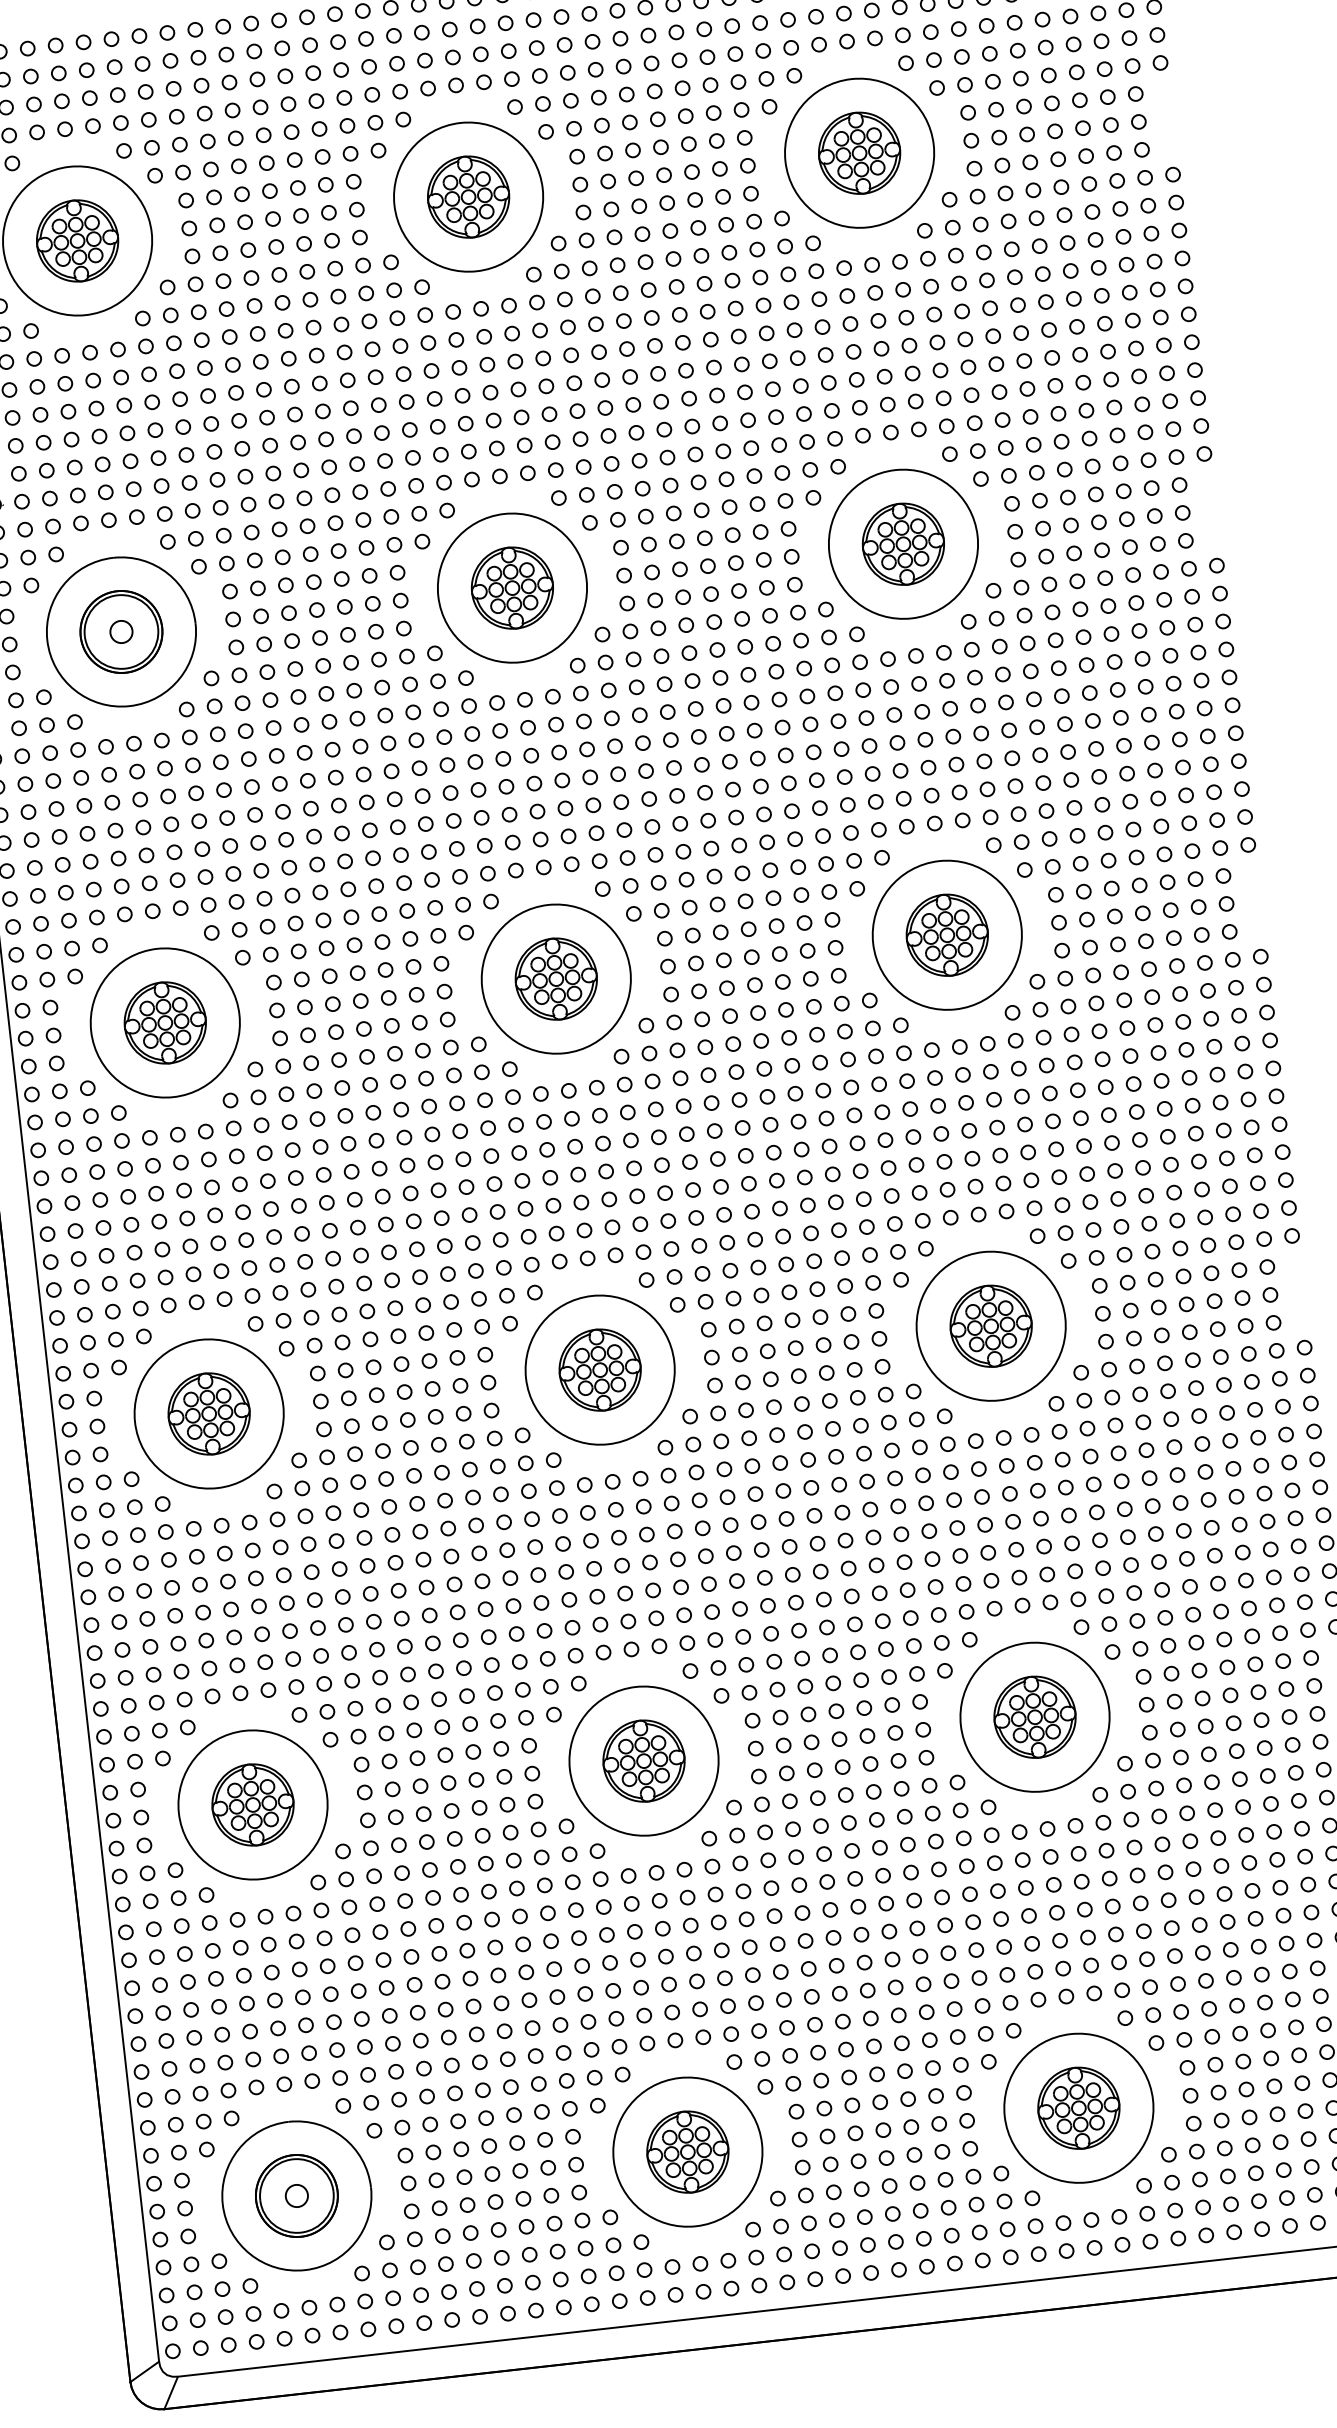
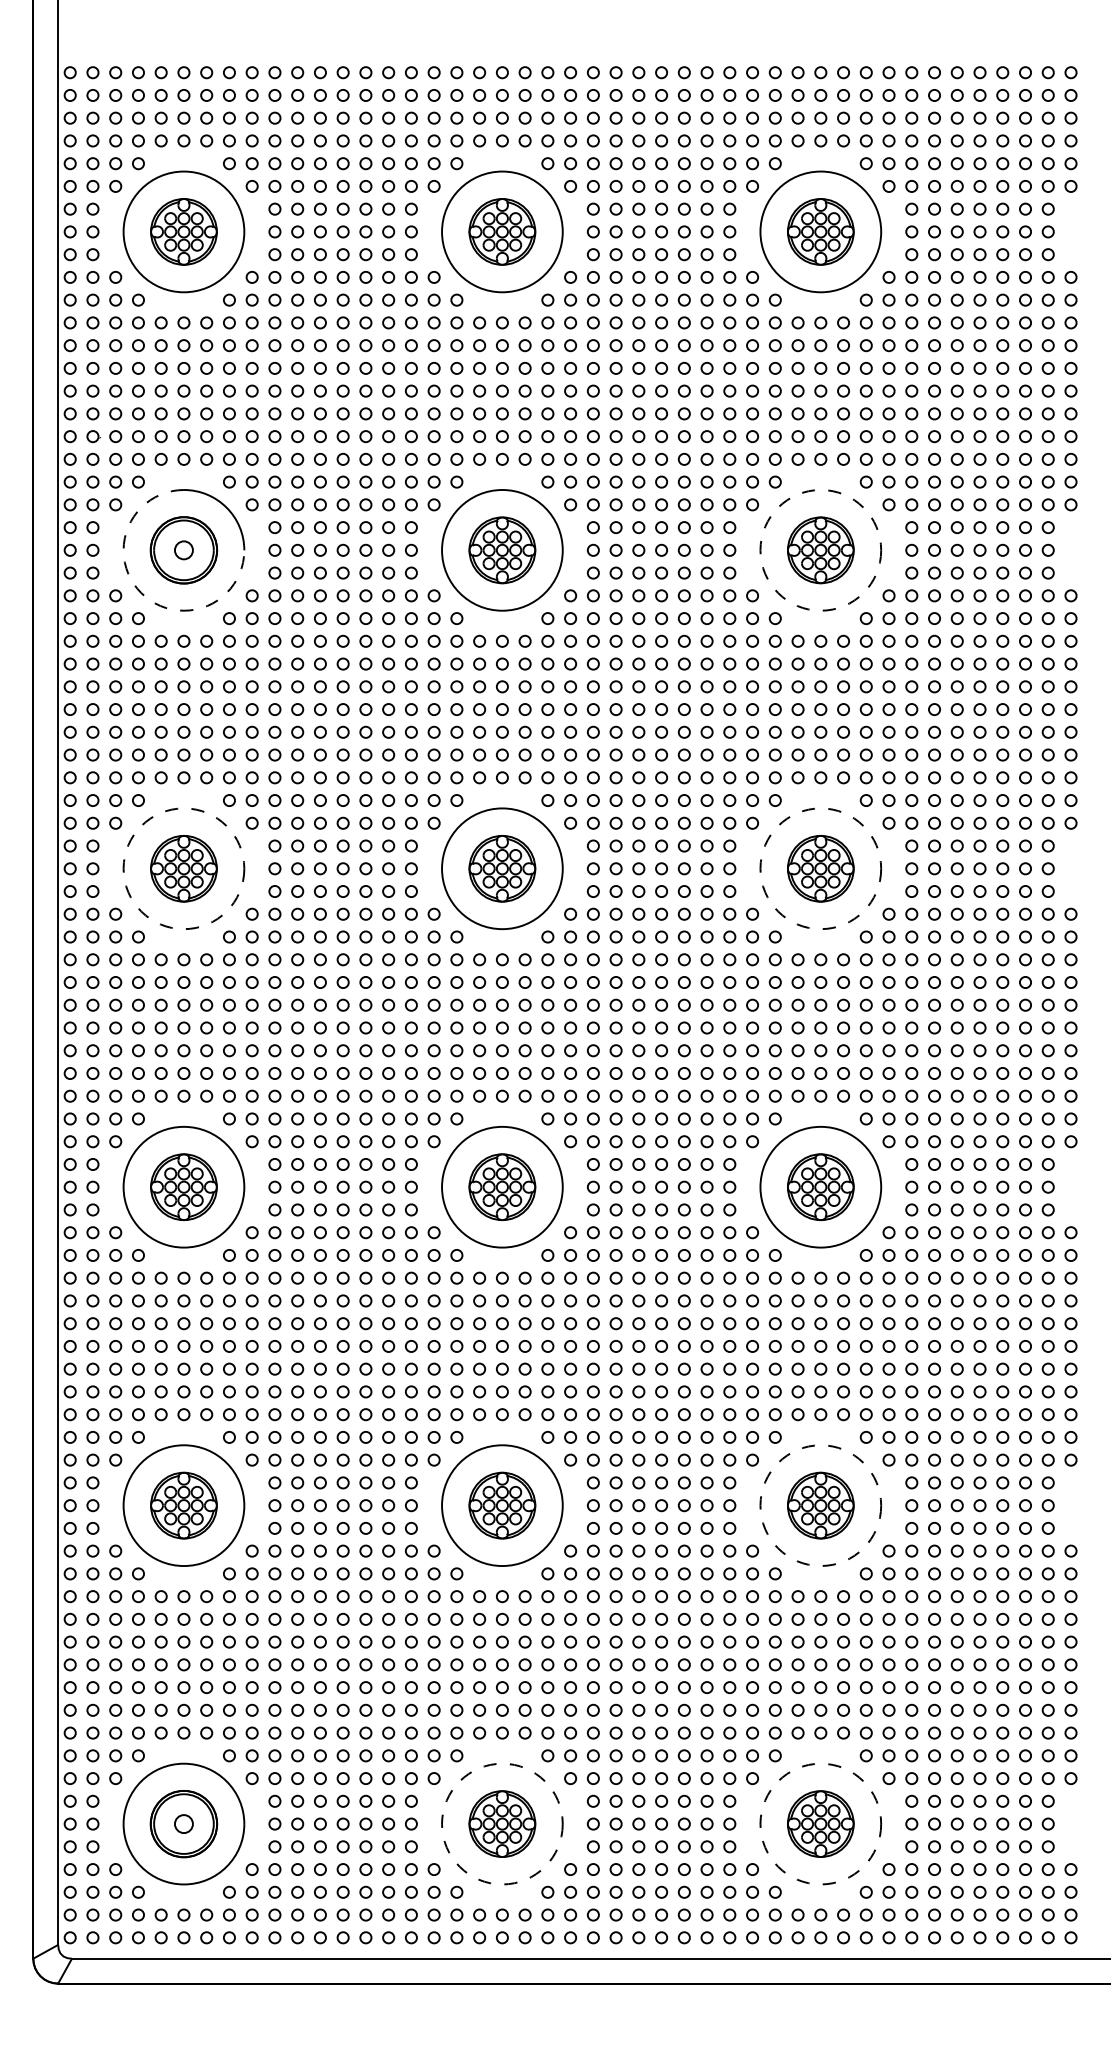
circle: (903, 544) -> (820, 550), solid -> dashed
arc: (75, 690) -> (141, 593), solid -> dashed
circle: (946, 934) -> (820, 868), solid -> dashed
circle: (164, 1022) -> (183, 868), solid -> dashed
circle: (1034, 1717) -> (820, 1505), solid -> dashed
circle: (1078, 2107) -> (820, 1823), solid -> dashed
circle: (687, 2151) -> (502, 1823), solid -> dashed

